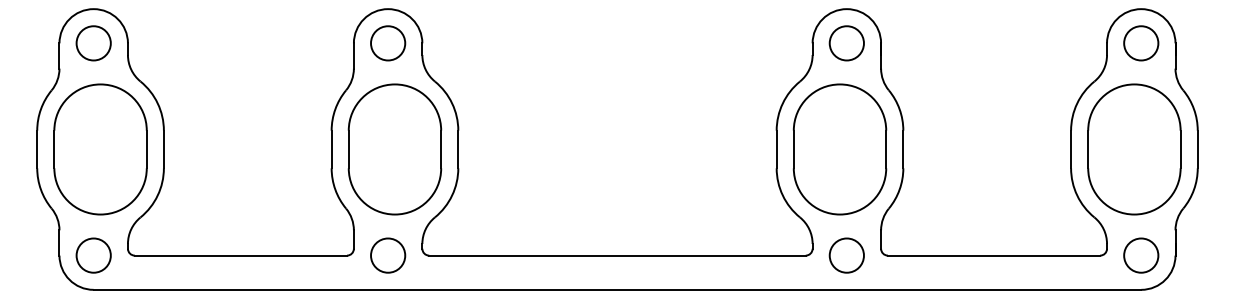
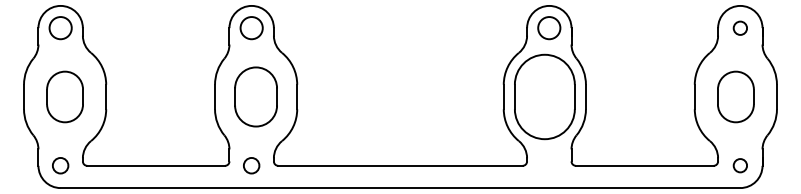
circle: (1141, 43) -> (740, 28), size x0.6
part: (99, 148) -> (64, 96), size x0.6
part: (394, 148) -> (255, 96), size x0.7
part: (1133, 148) -> (735, 96), size x0.6
circle: (93, 255) -> (60, 165), size x0.7
circle: (387, 255) -> (251, 165), size x0.7
circle: (847, 255) -> (549, 165), removed
circle: (1141, 255) -> (740, 165), size x0.6

